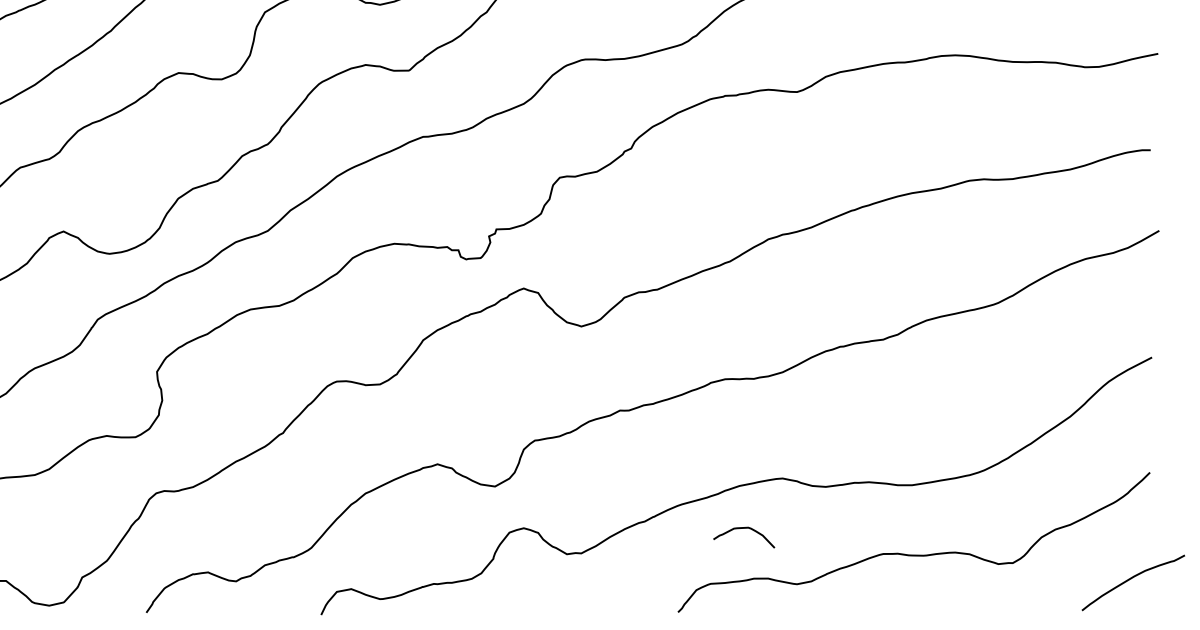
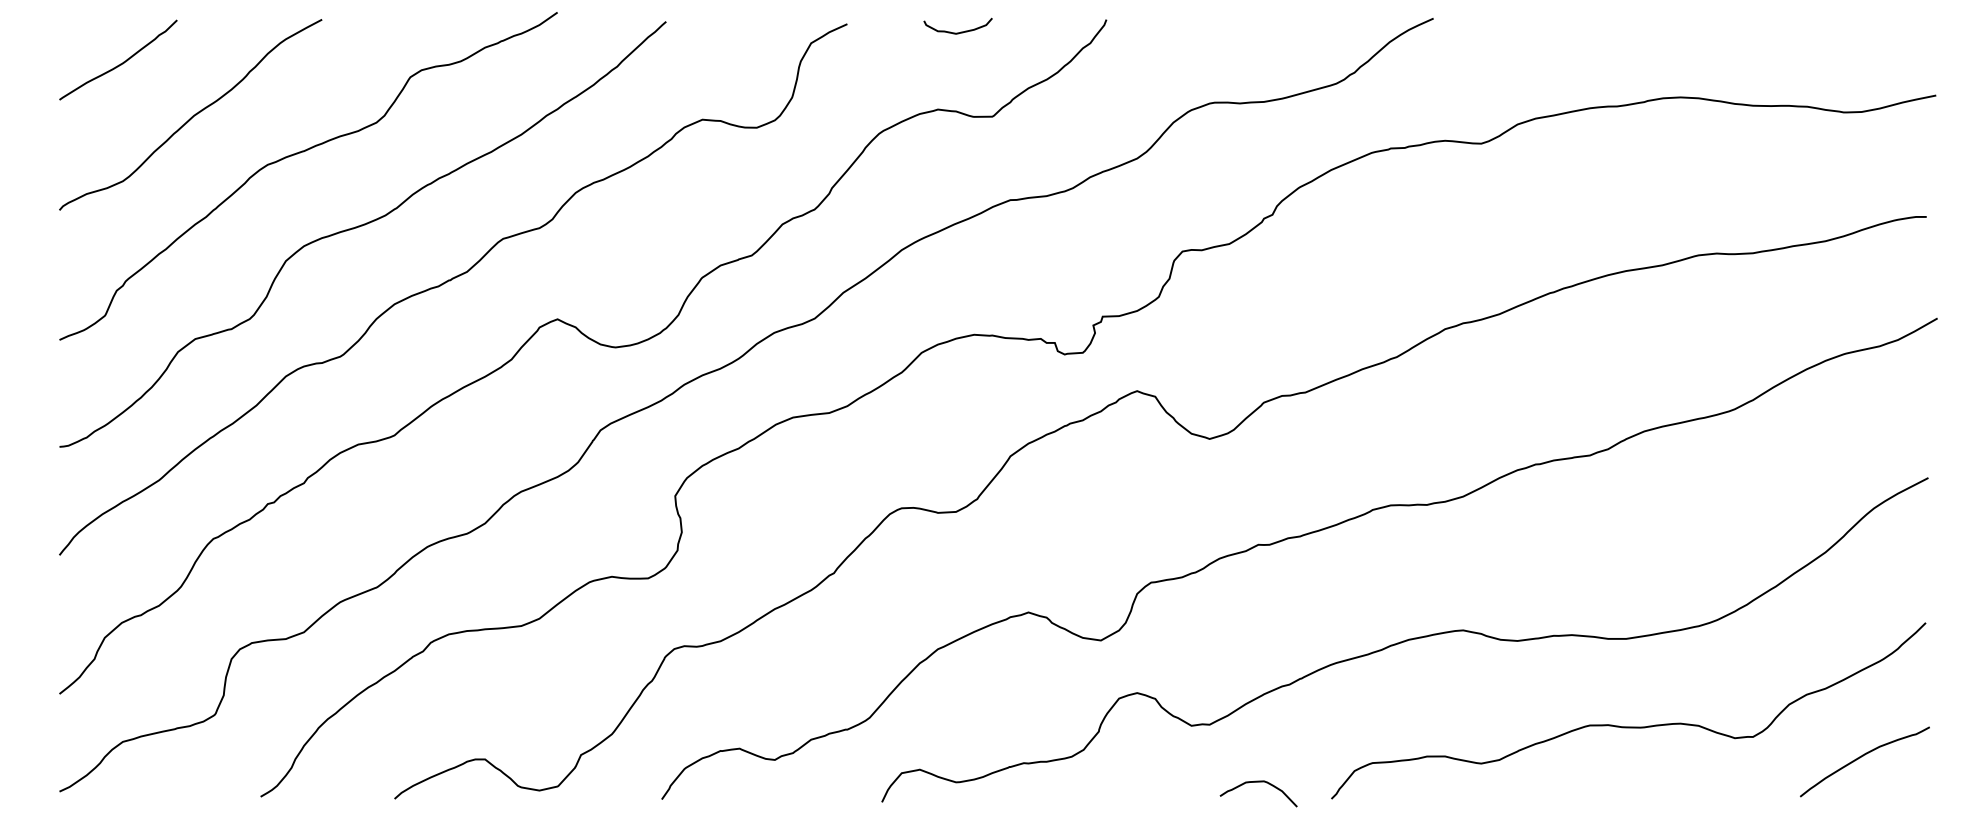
curve: (744, 528) -> (1258, 782), moved
curve: (1130, 579) -> (1861, 757), moved

